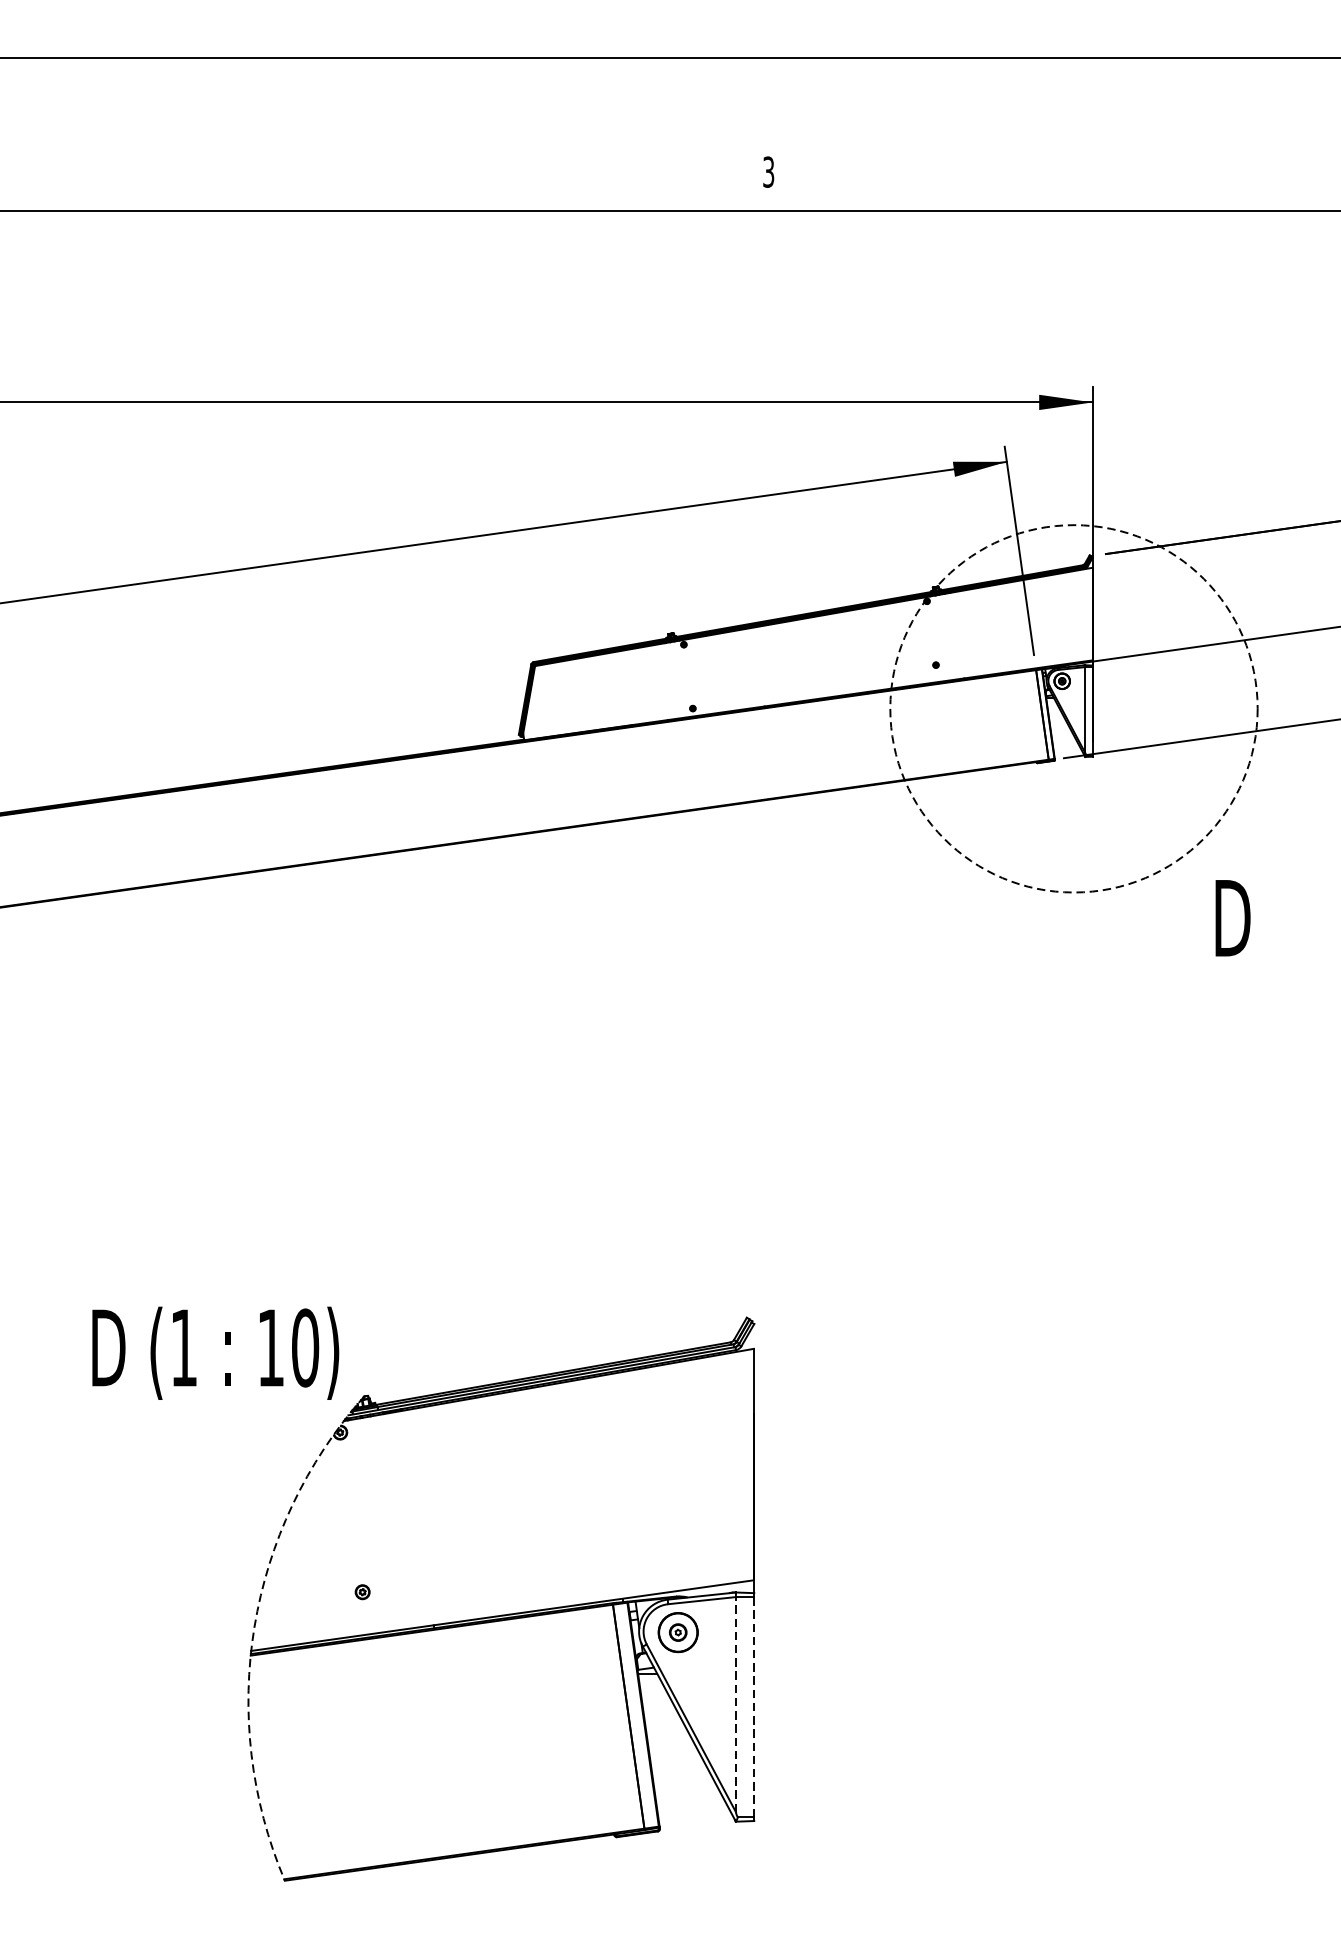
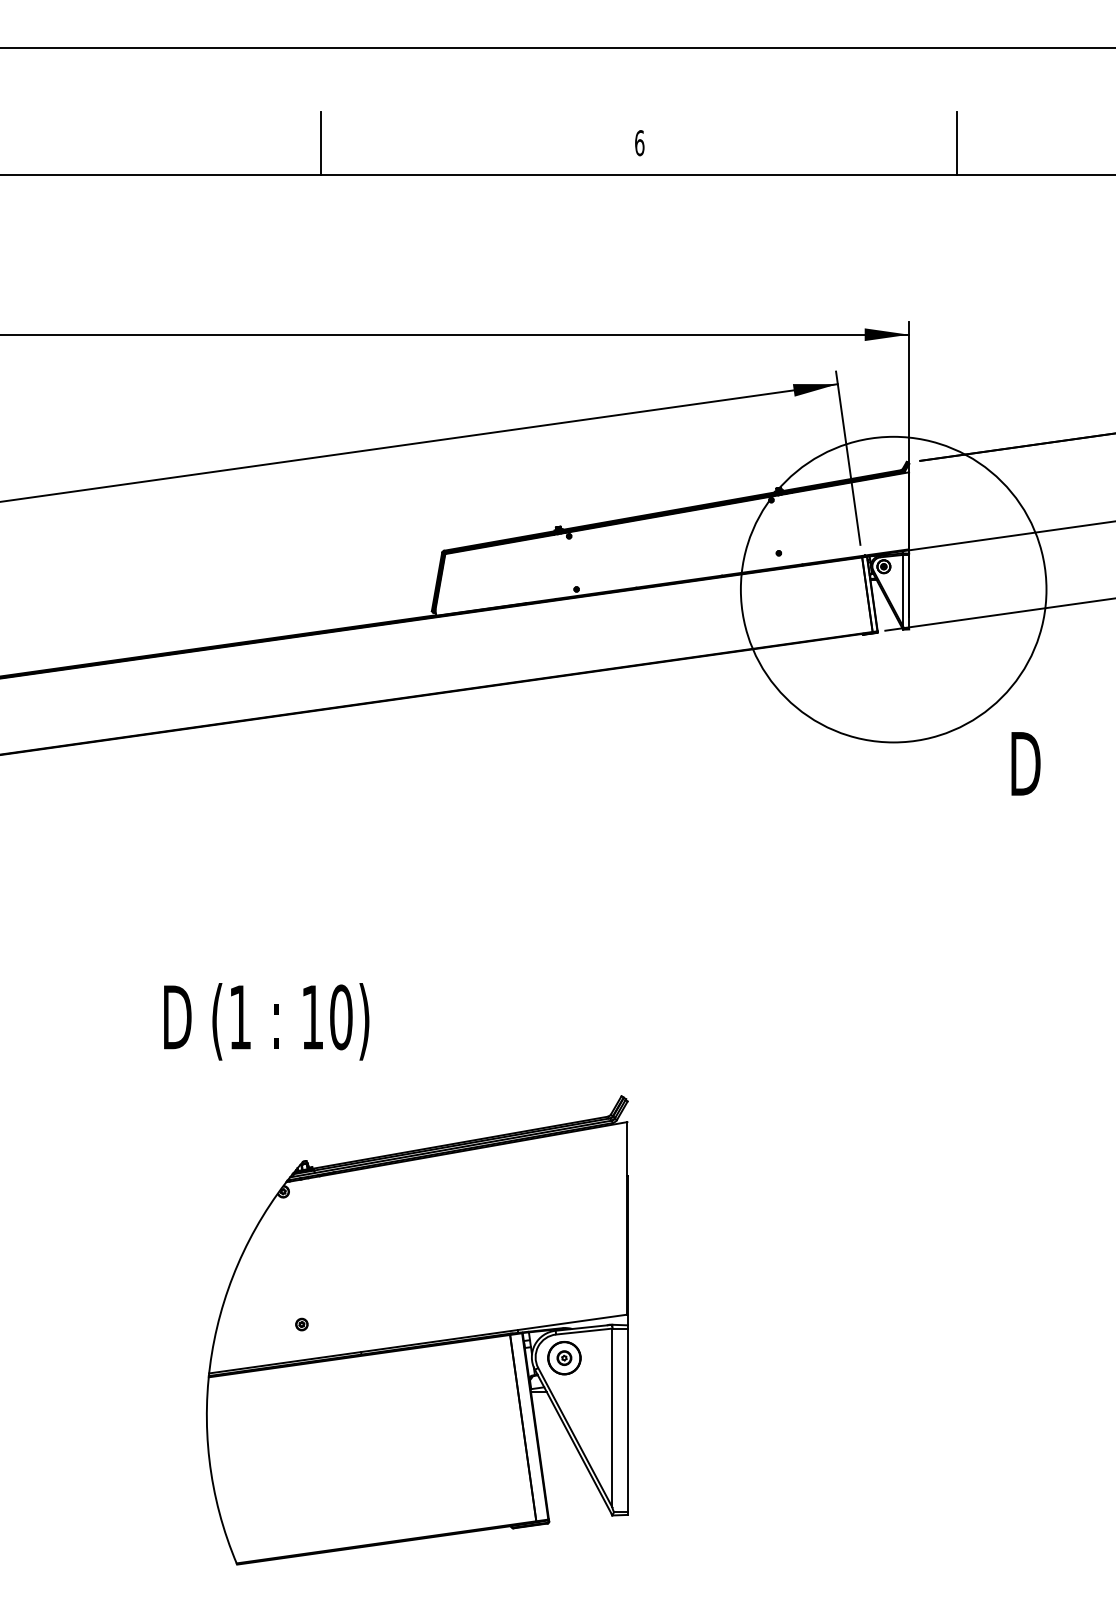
line: (386, 172) -> (321, 143), added
text: (768, 172) -> (639, 143), 3 -> 6
line: (1149, 172) -> (956, 143), added
circle: (1073, 708) -> (893, 589), dashed -> solid
text: (215, 1352) -> (266, 1021), moved
arc: (254, 1626) -> (211, 1353), dashed -> solid
line: (736, 1703) -> (612, 1417), dashed -> solid
line: (754, 1707) -> (627, 1420), dashed -> solid

